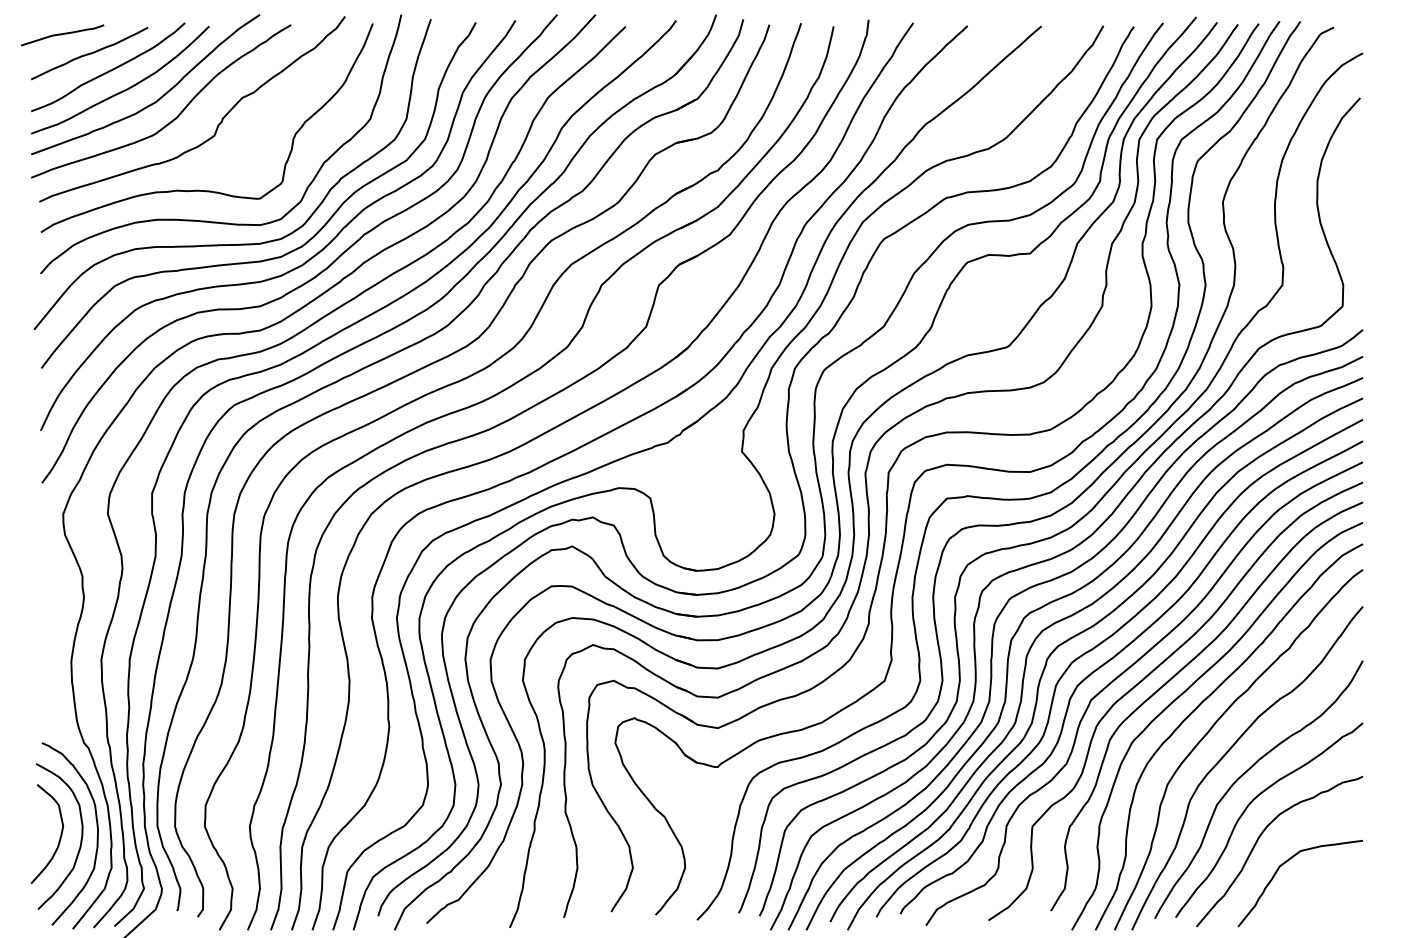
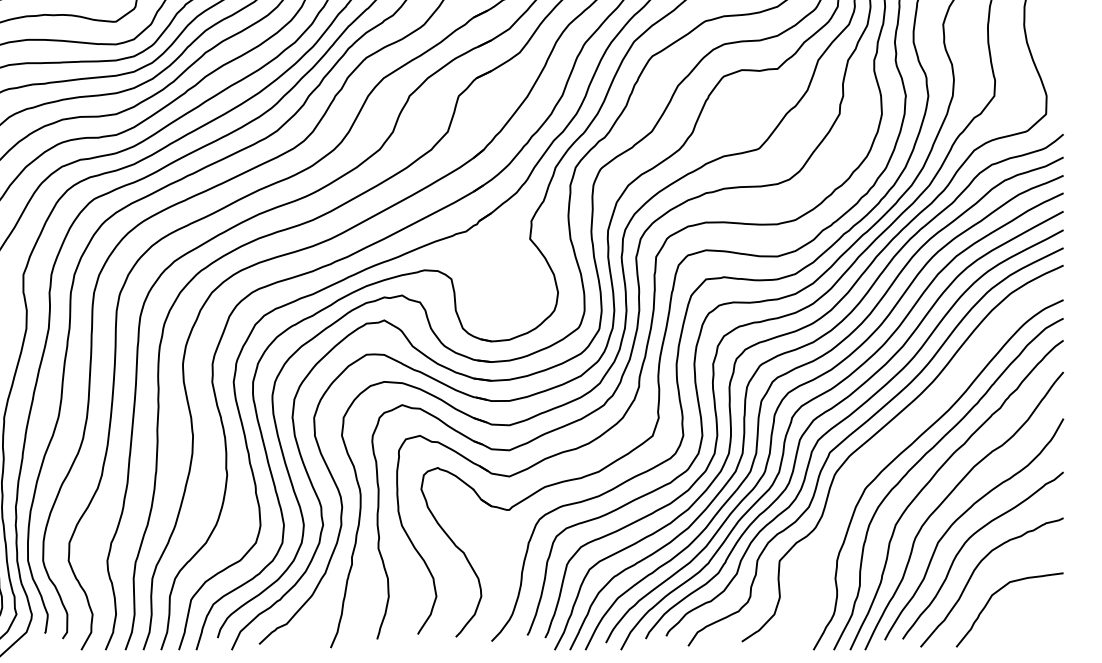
curve: (1181, 671) -> (907, 427), removed

